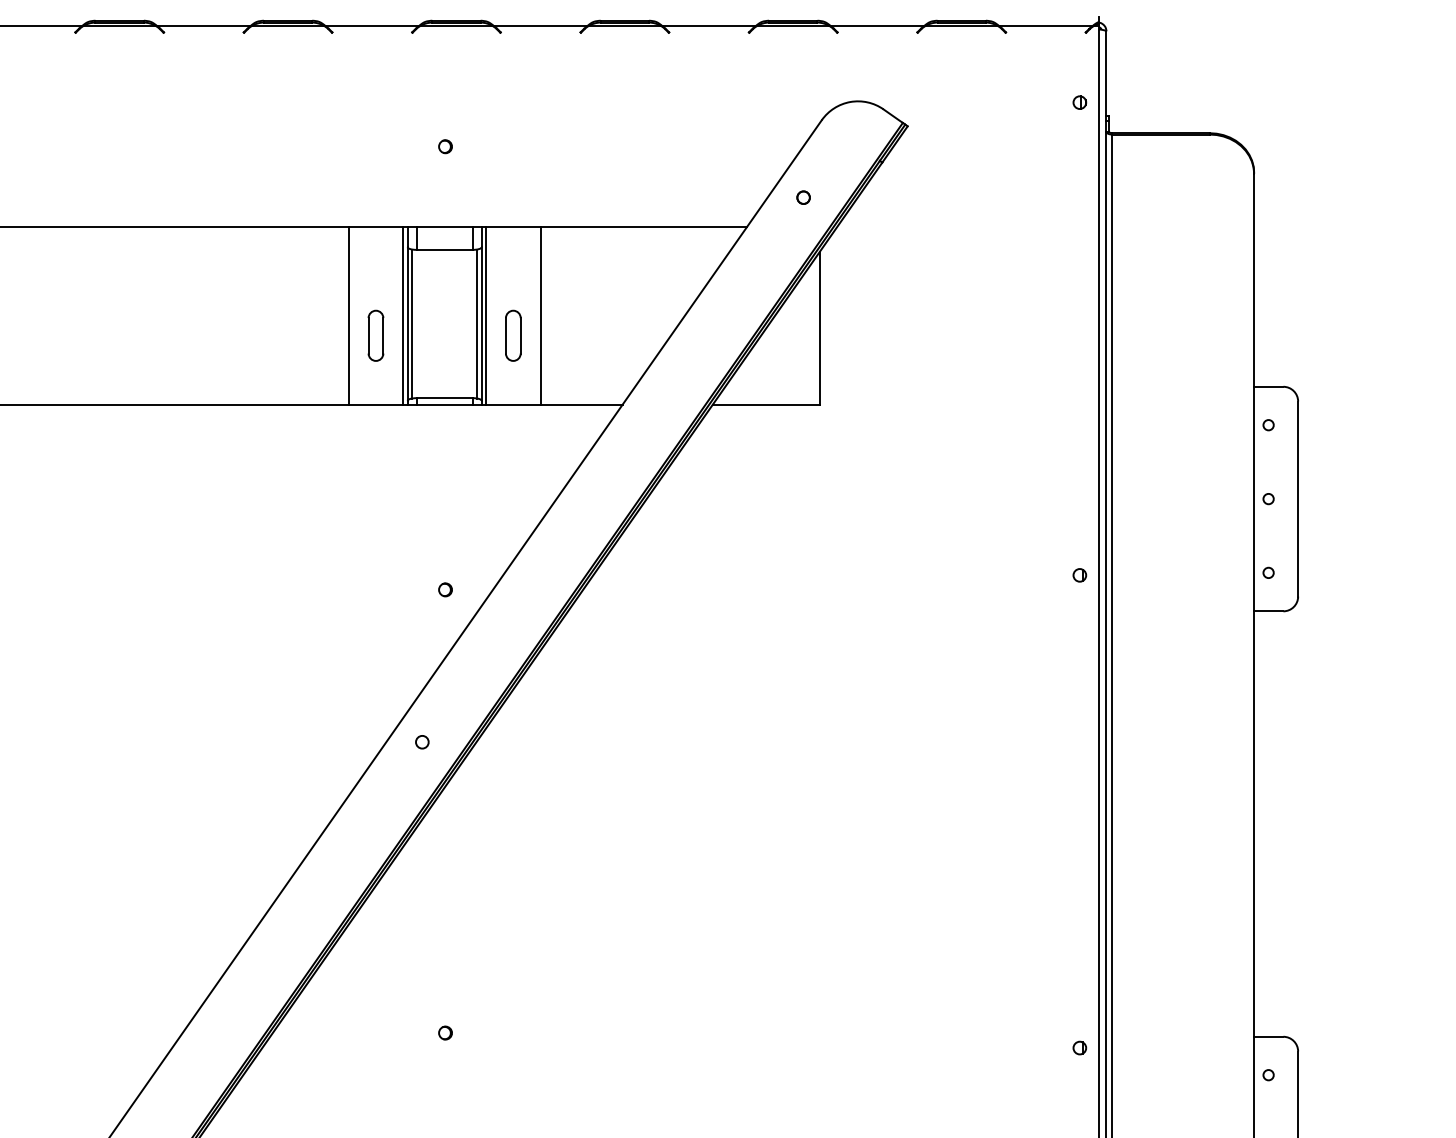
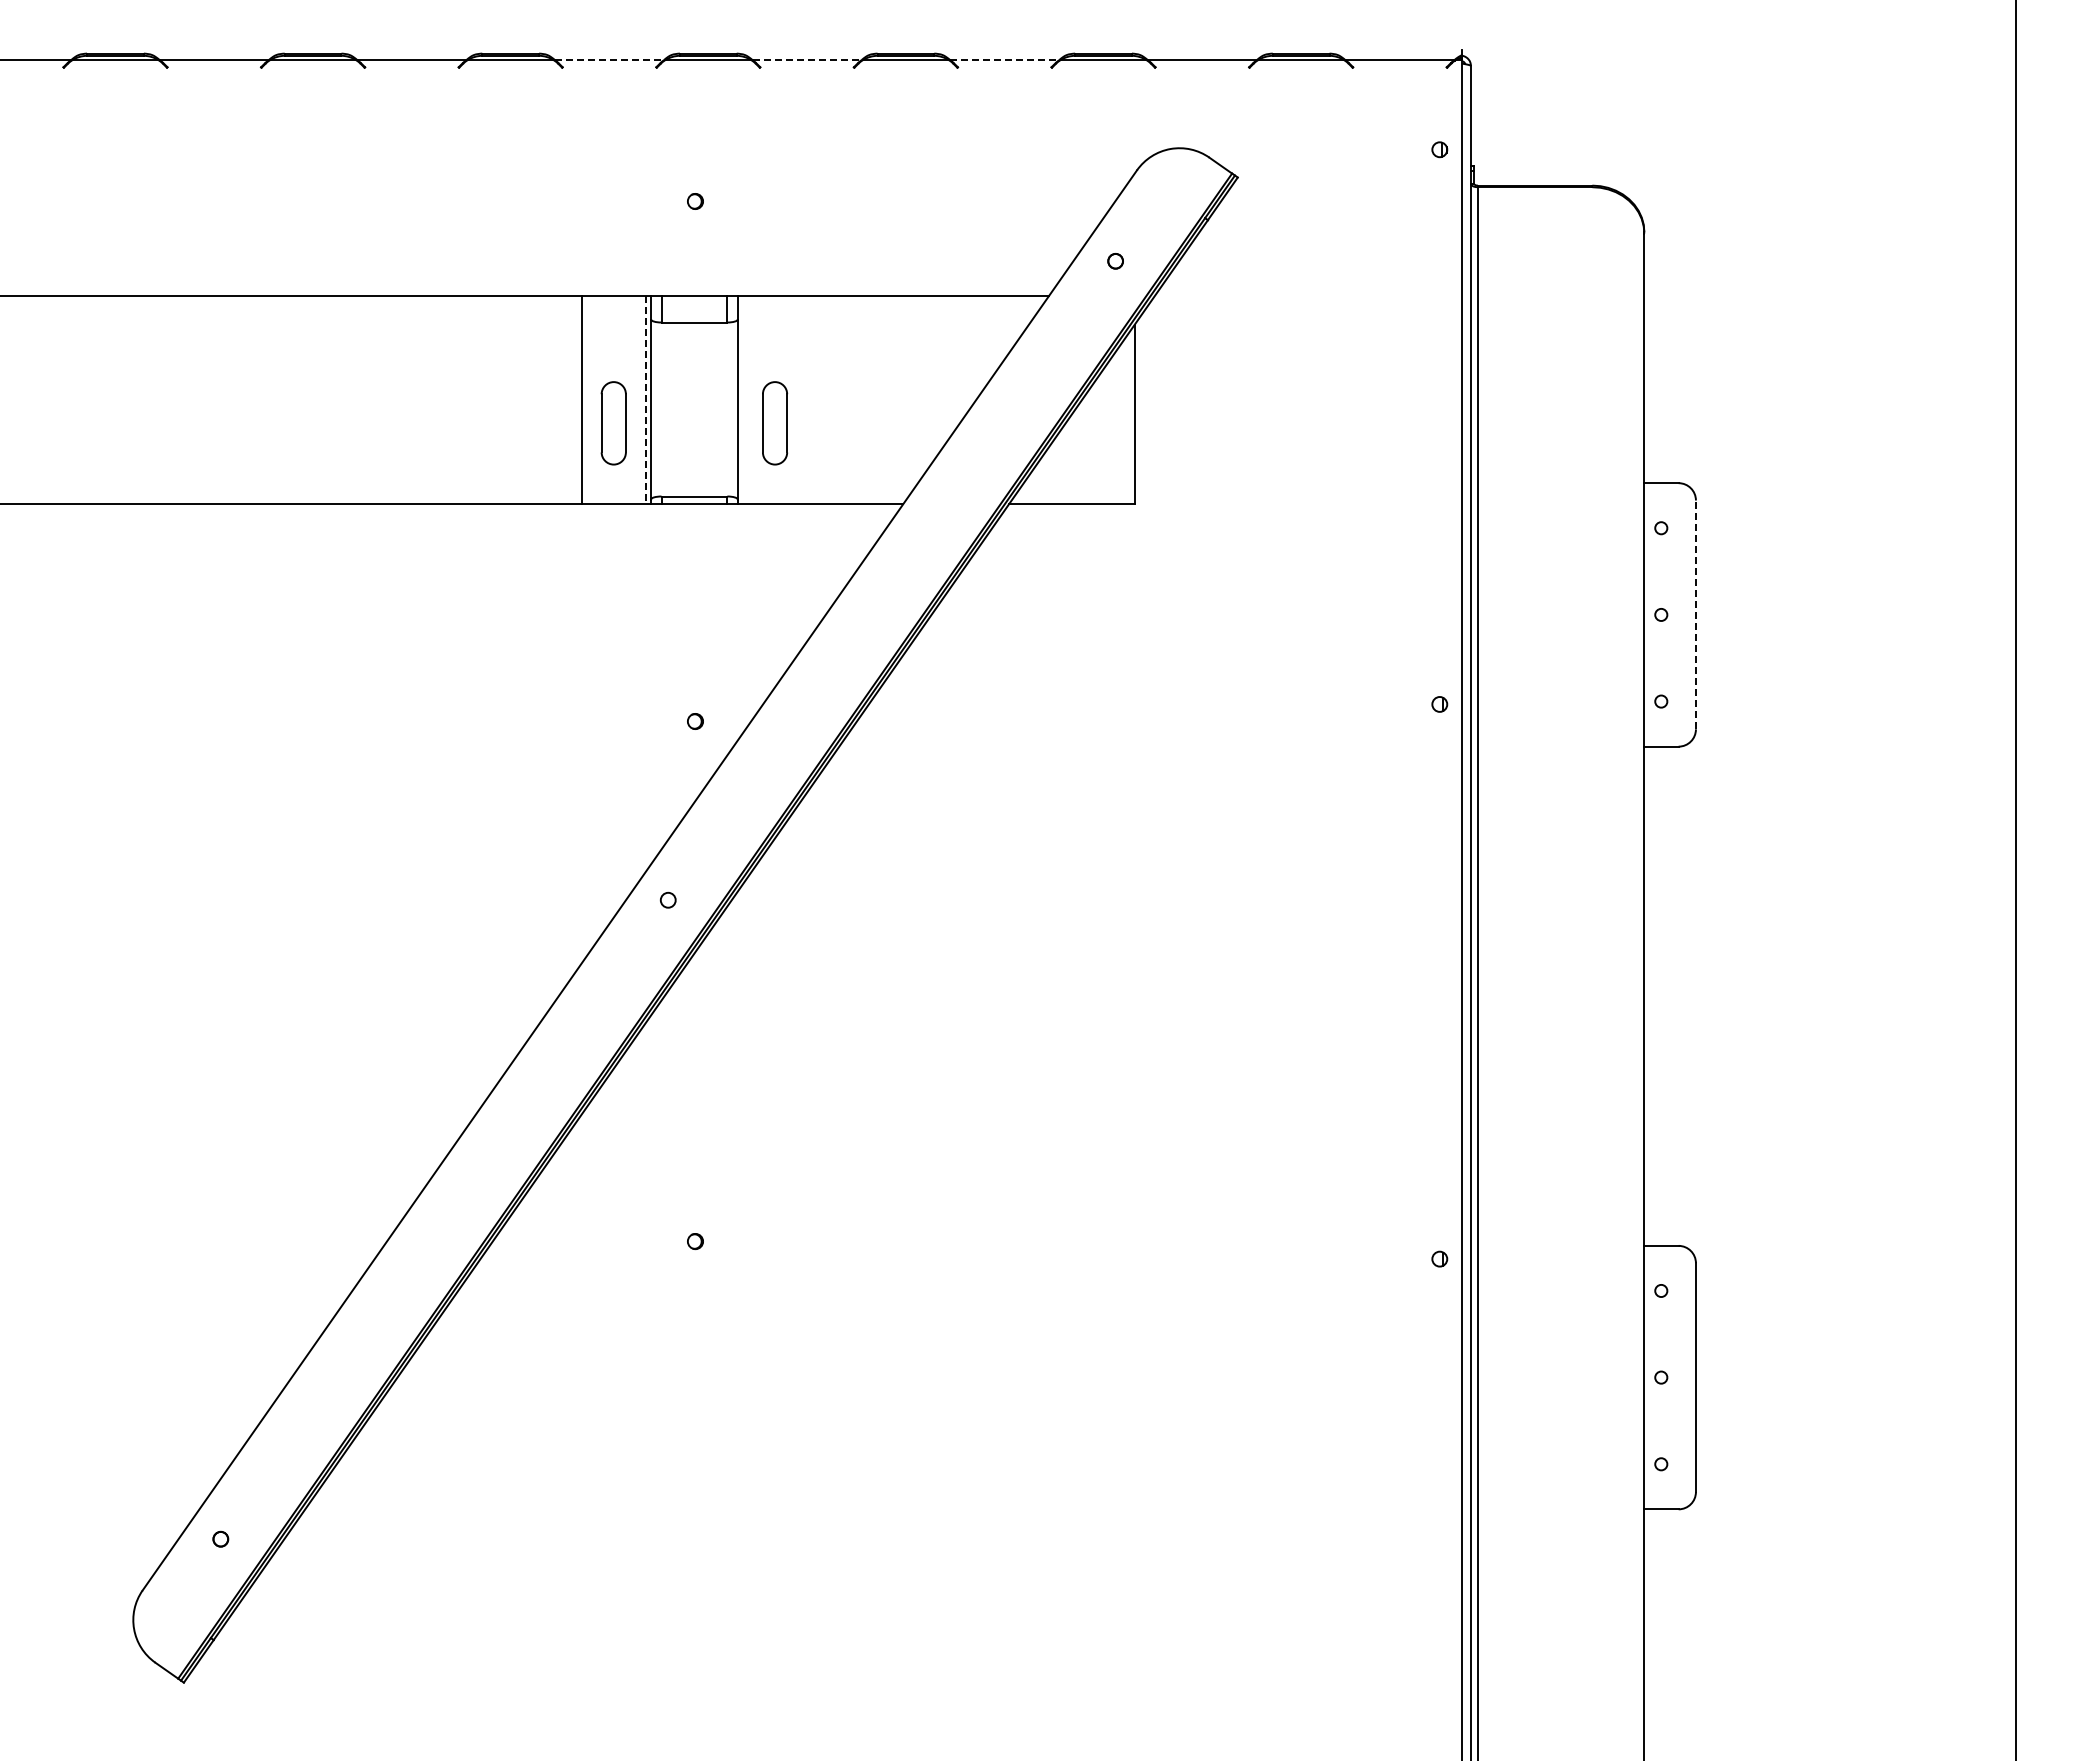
line: (373, 26) -> (610, 60), solid -> dashed
line: (541, 26) -> (807, 60), solid -> dashed
line: (709, 26) -> (1005, 60), solid -> dashed
line: (402, 315) -> (645, 399), solid -> dashed
line: (485, 315) -> (742, 399), removed
line: (541, 315) -> (807, 399), removed
line: (412, 324) -> (656, 409), removed
line: (477, 324) -> (732, 409), removed
part: (375, 335) -> (613, 423), size x1.4
part: (512, 335) -> (774, 423), size x1.4
line: (1297, 498) -> (1695, 614), solid -> dashed

